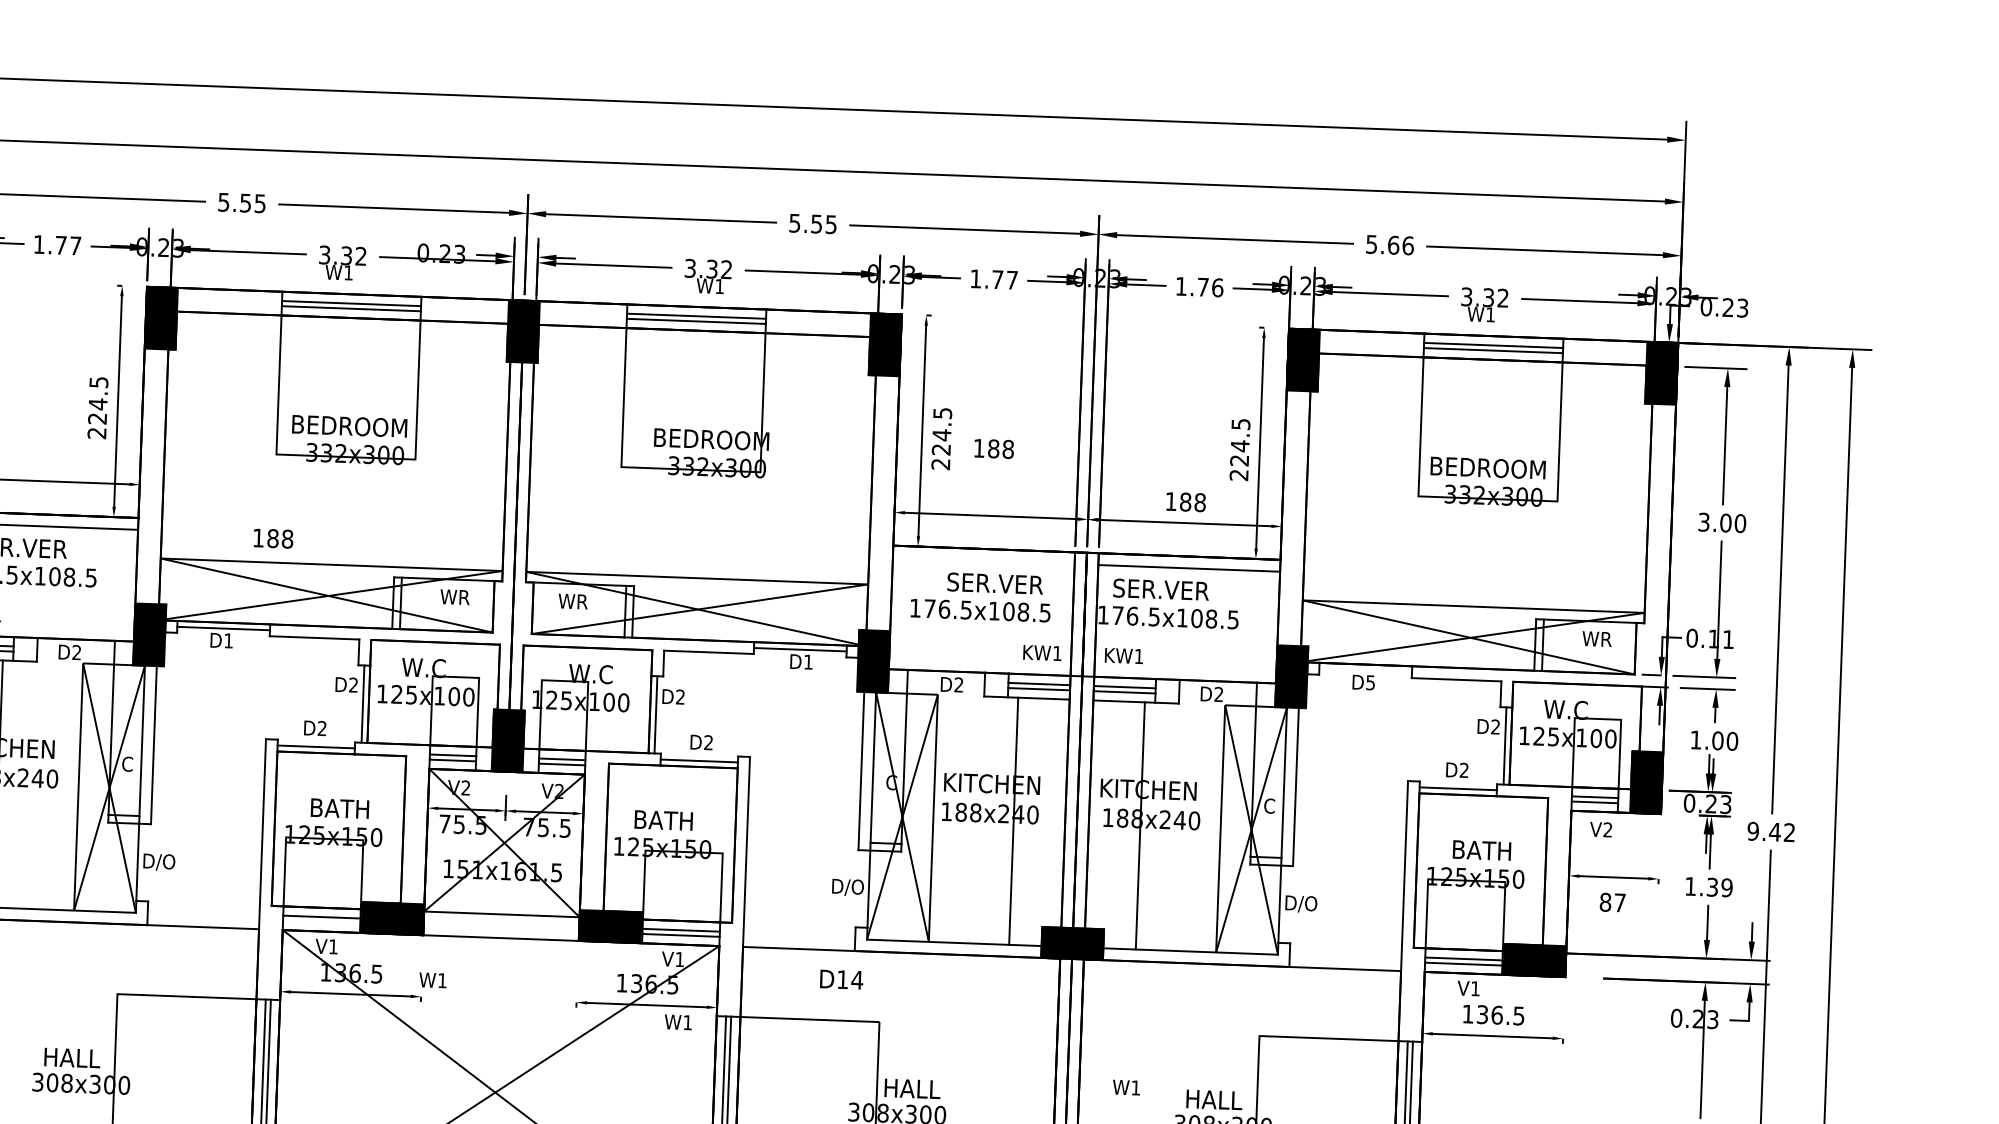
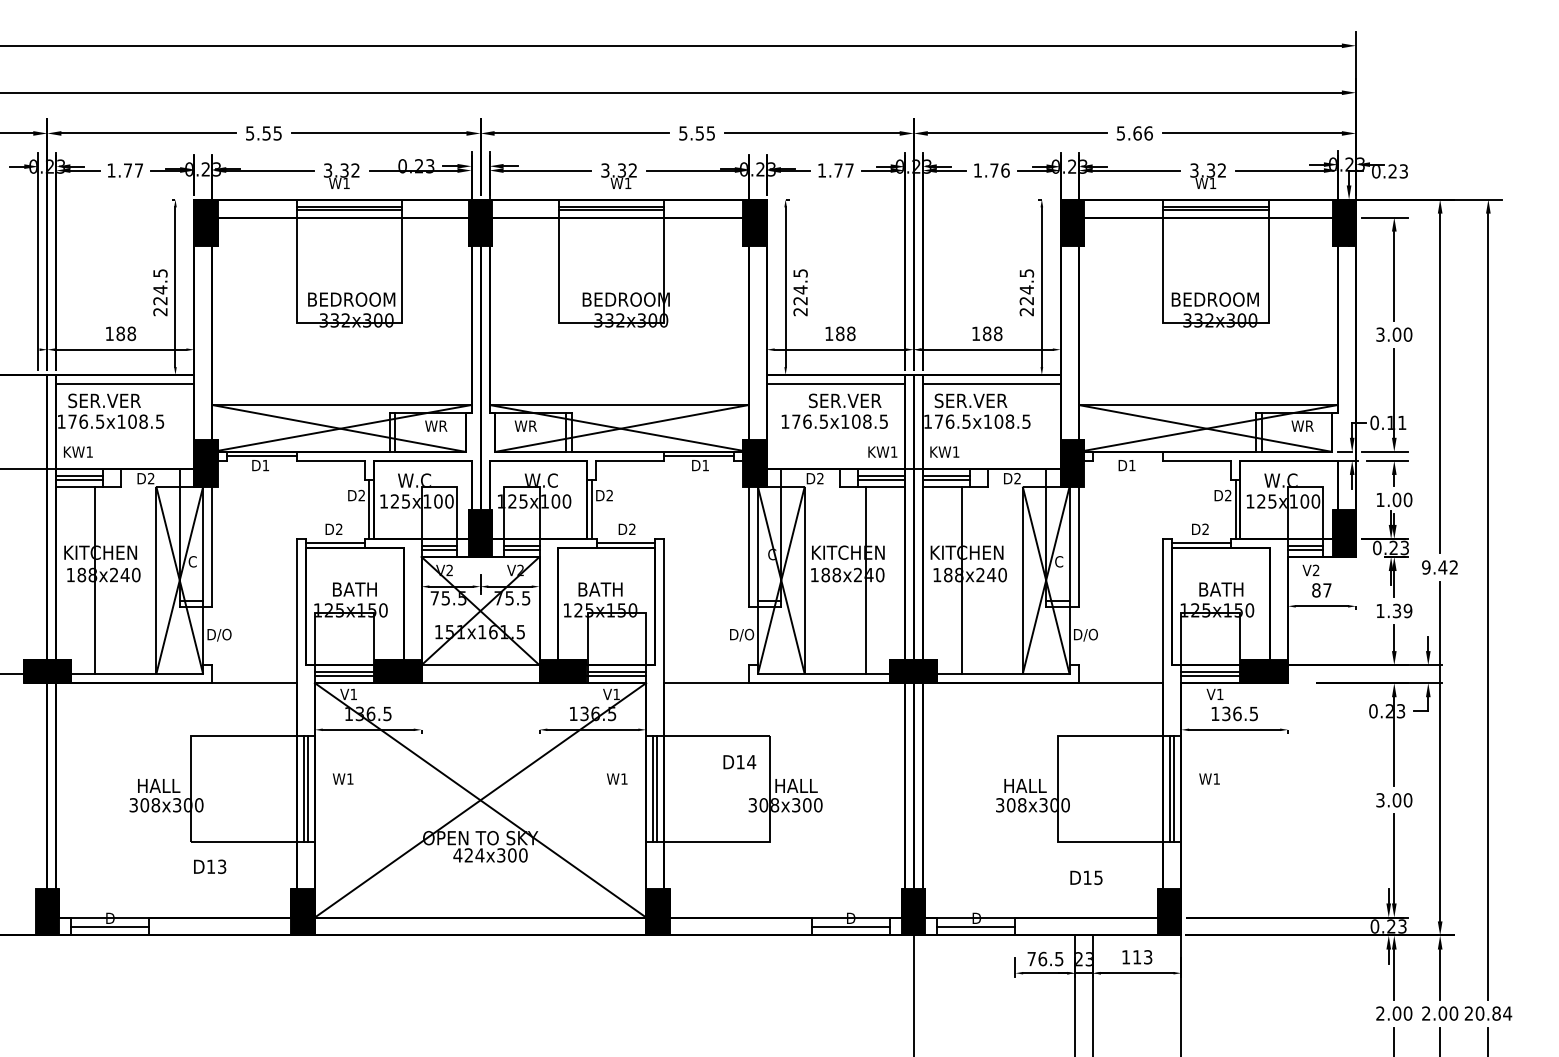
text: (994, 448) -> (840, 333), moved
text: (272, 538) -> (120, 333), moved
line: (983, 560) -> (835, 383), added
text: (1370, 682) -> (1132, 465), D5 -> D1
text: (1612, 902) -> (1321, 590), moved
line: (322, 922) -> (344, 676), added
text: (432, 979) -> (342, 778), moved
text: (841, 980) -> (739, 762), moved
text: (678, 1021) -> (617, 778), moved
text: (1126, 1086) -> (1209, 778), moved

